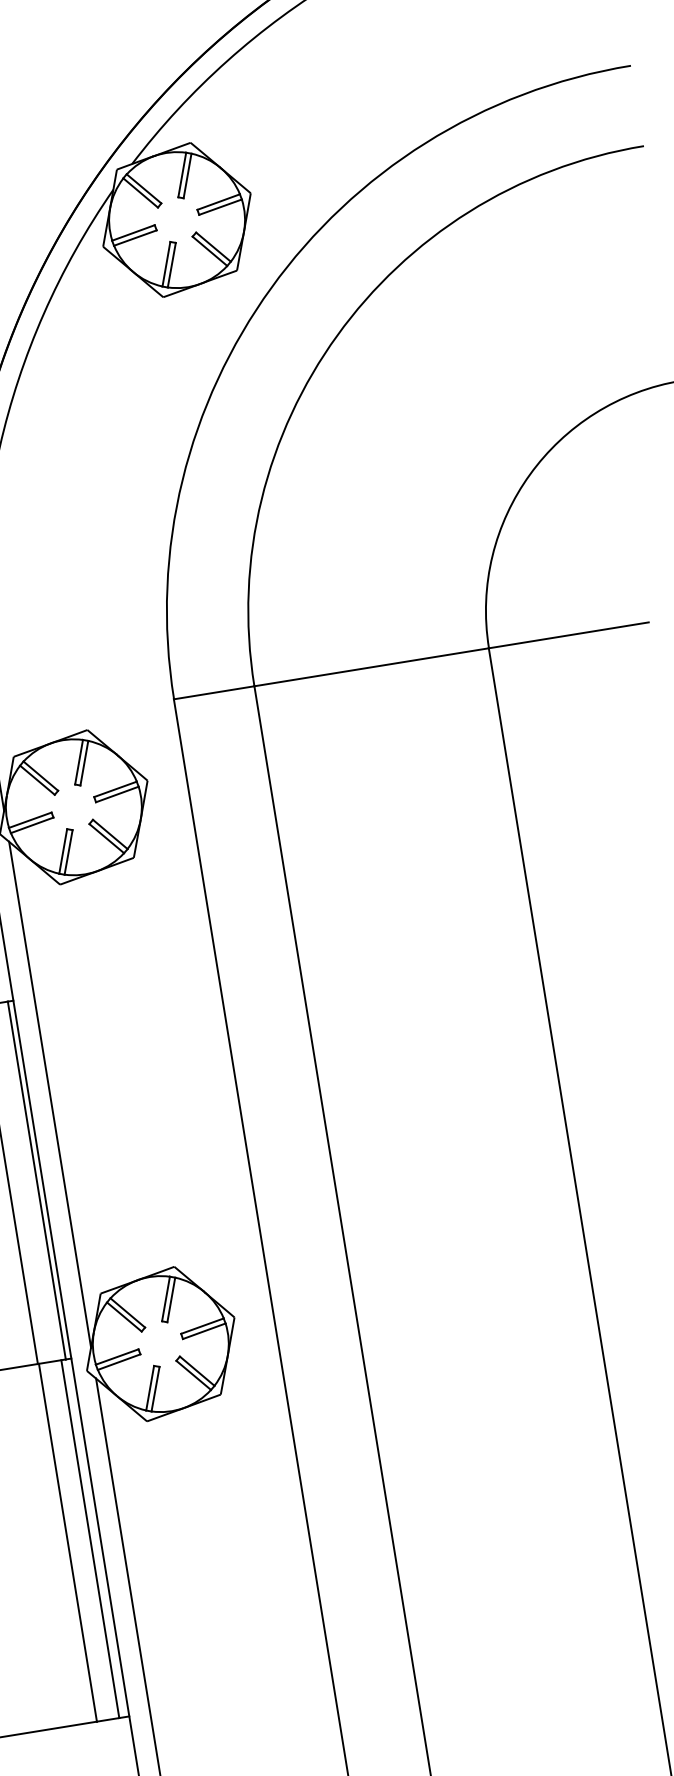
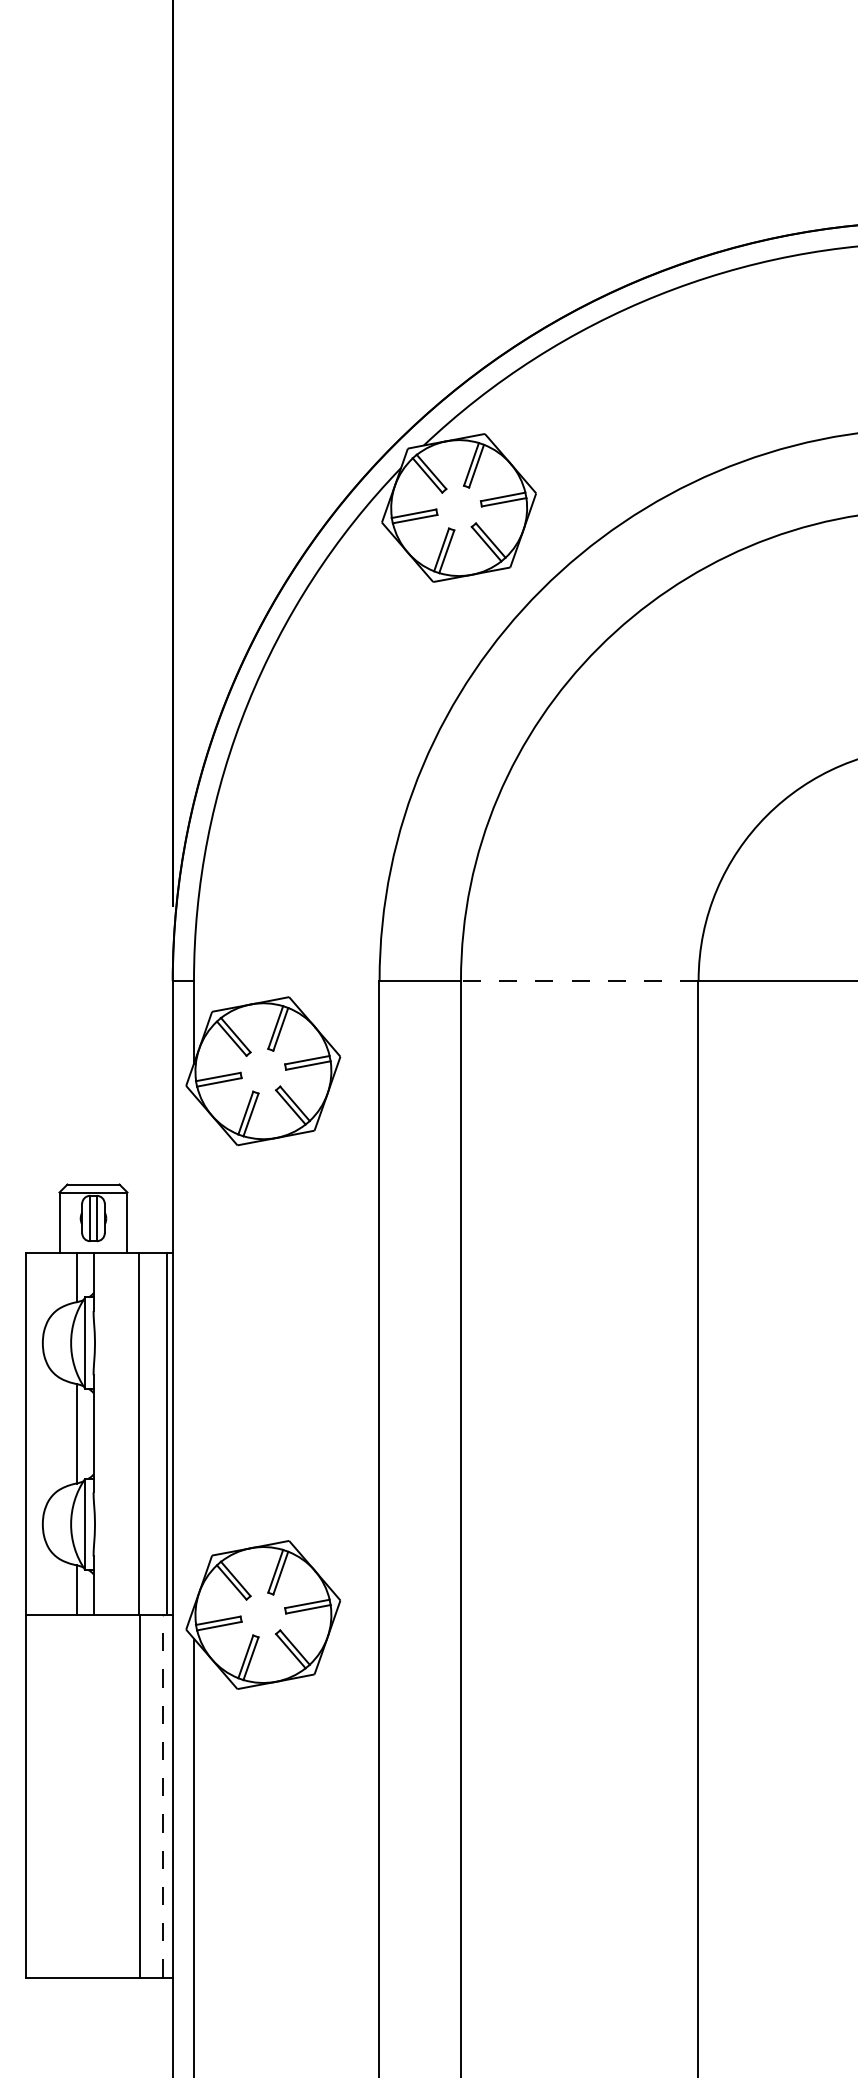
line: (371, 667) -> (579, 980), solid -> dashed
line: (50, 1094) -> (194, 1350), removed
line: (90, 1538) -> (162, 1795), solid -> dashed

